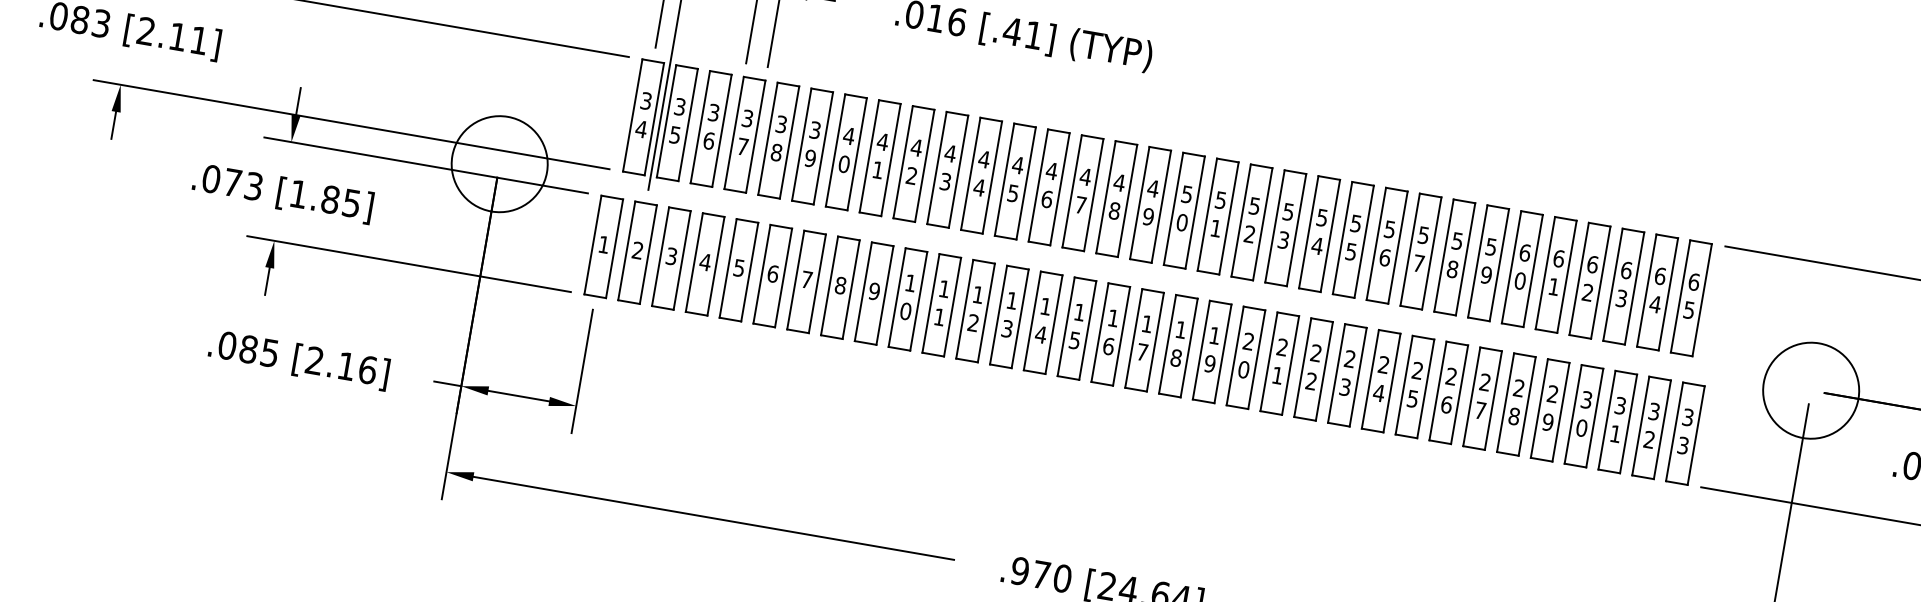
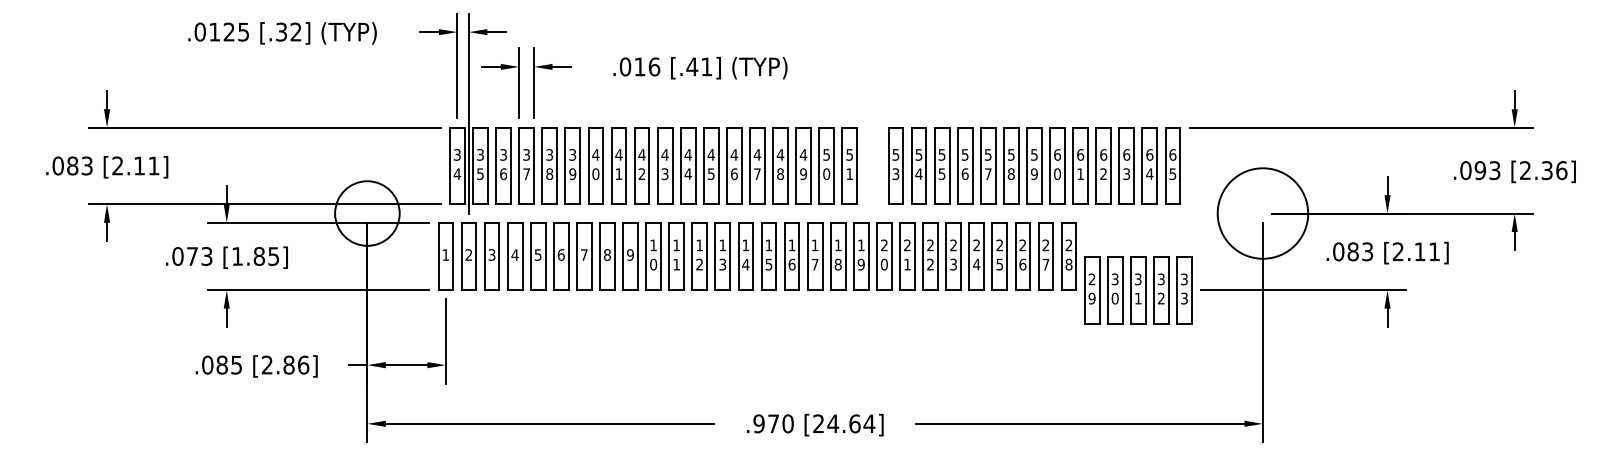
part: (1251, 221) -> (872, 165), removed
text: (345, 365) -> (288, 364), [2.16] -> [2.86]
circle: (1810, 390) -> (1262, 213), size x1.4
part: (1618, 422) -> (1138, 290), moved

